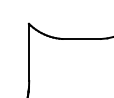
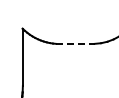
line: (81, 38) -> (75, 43), solid -> dashed

